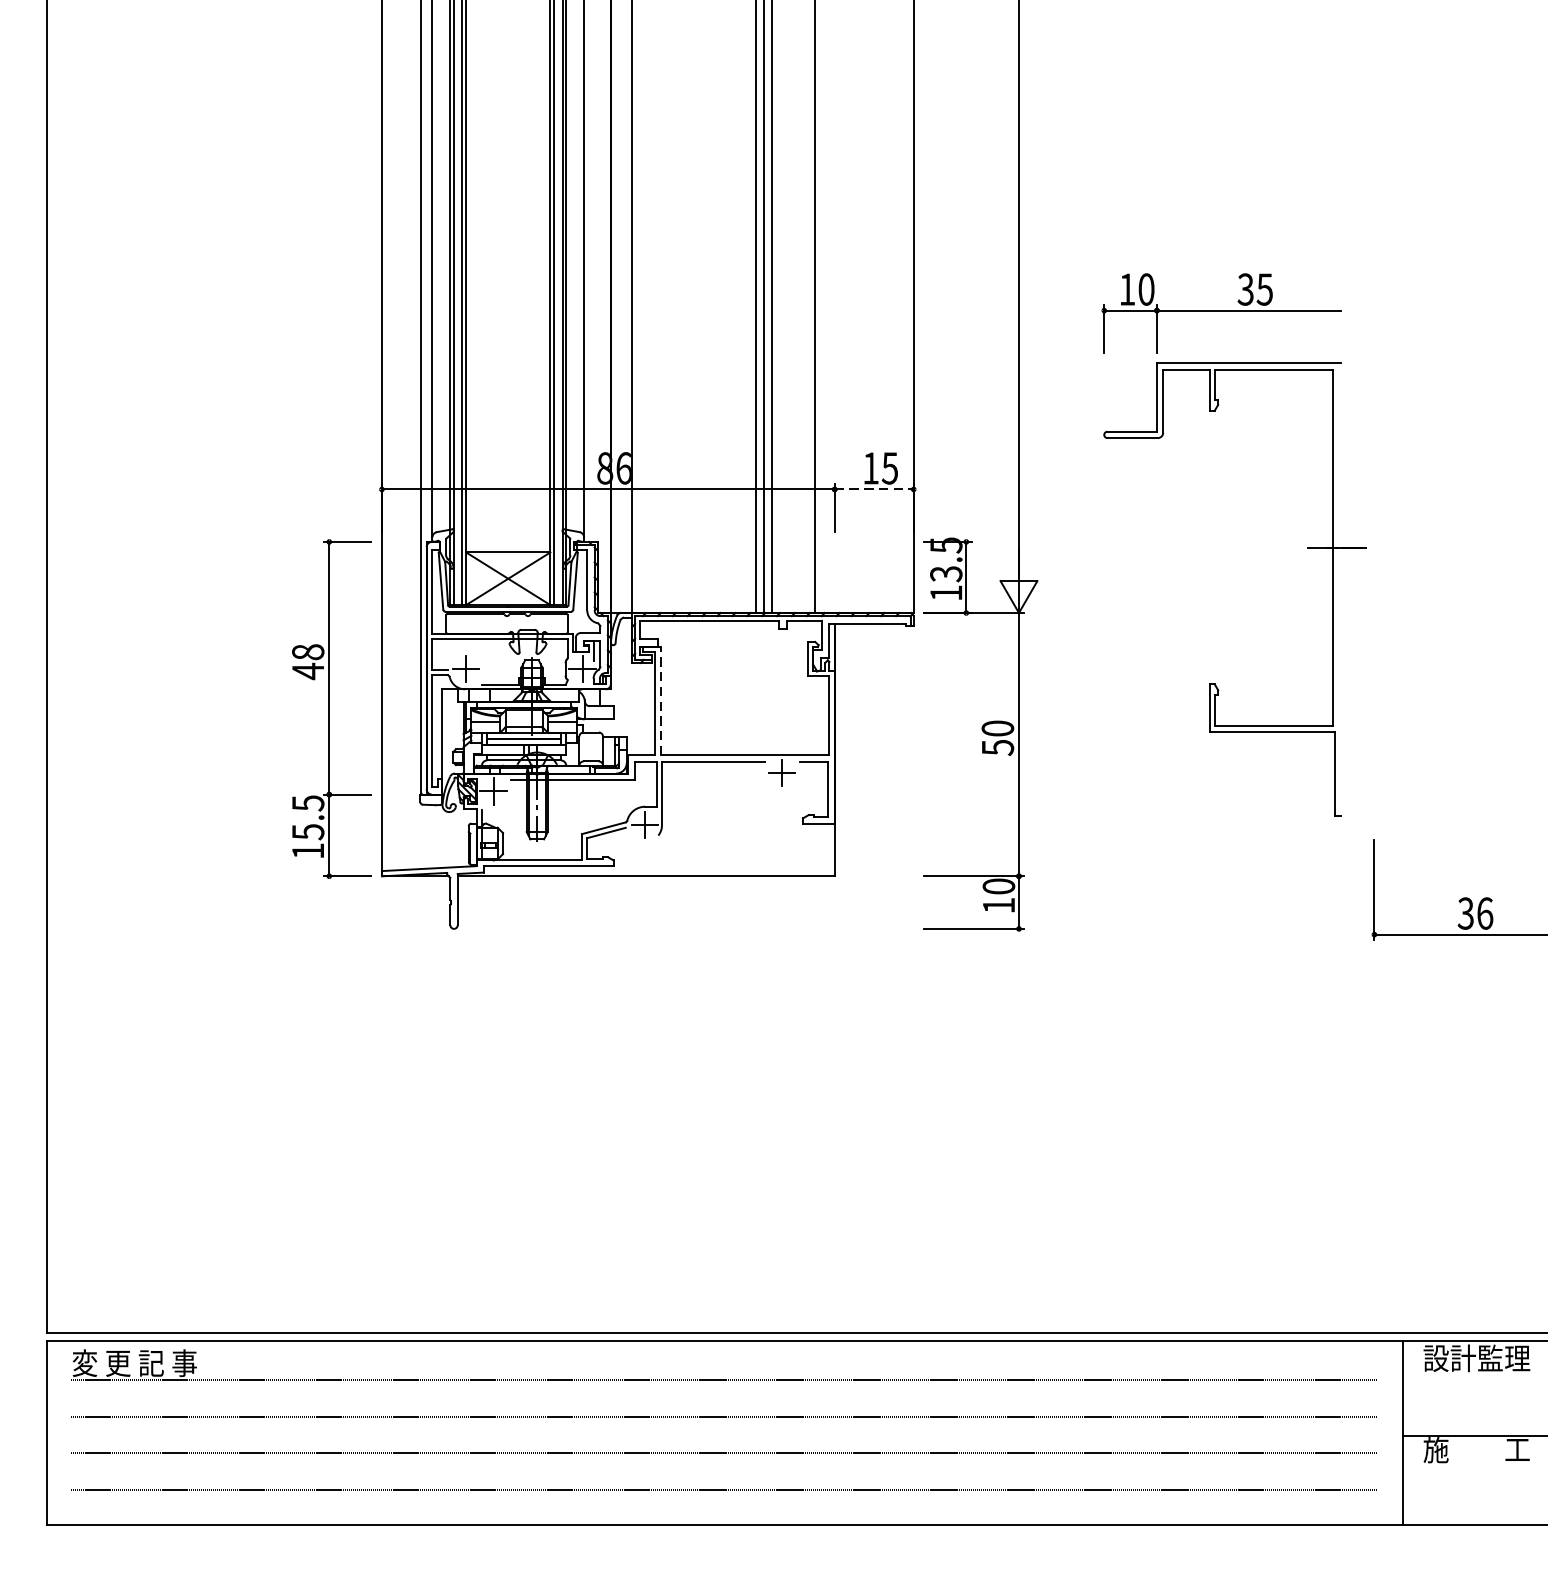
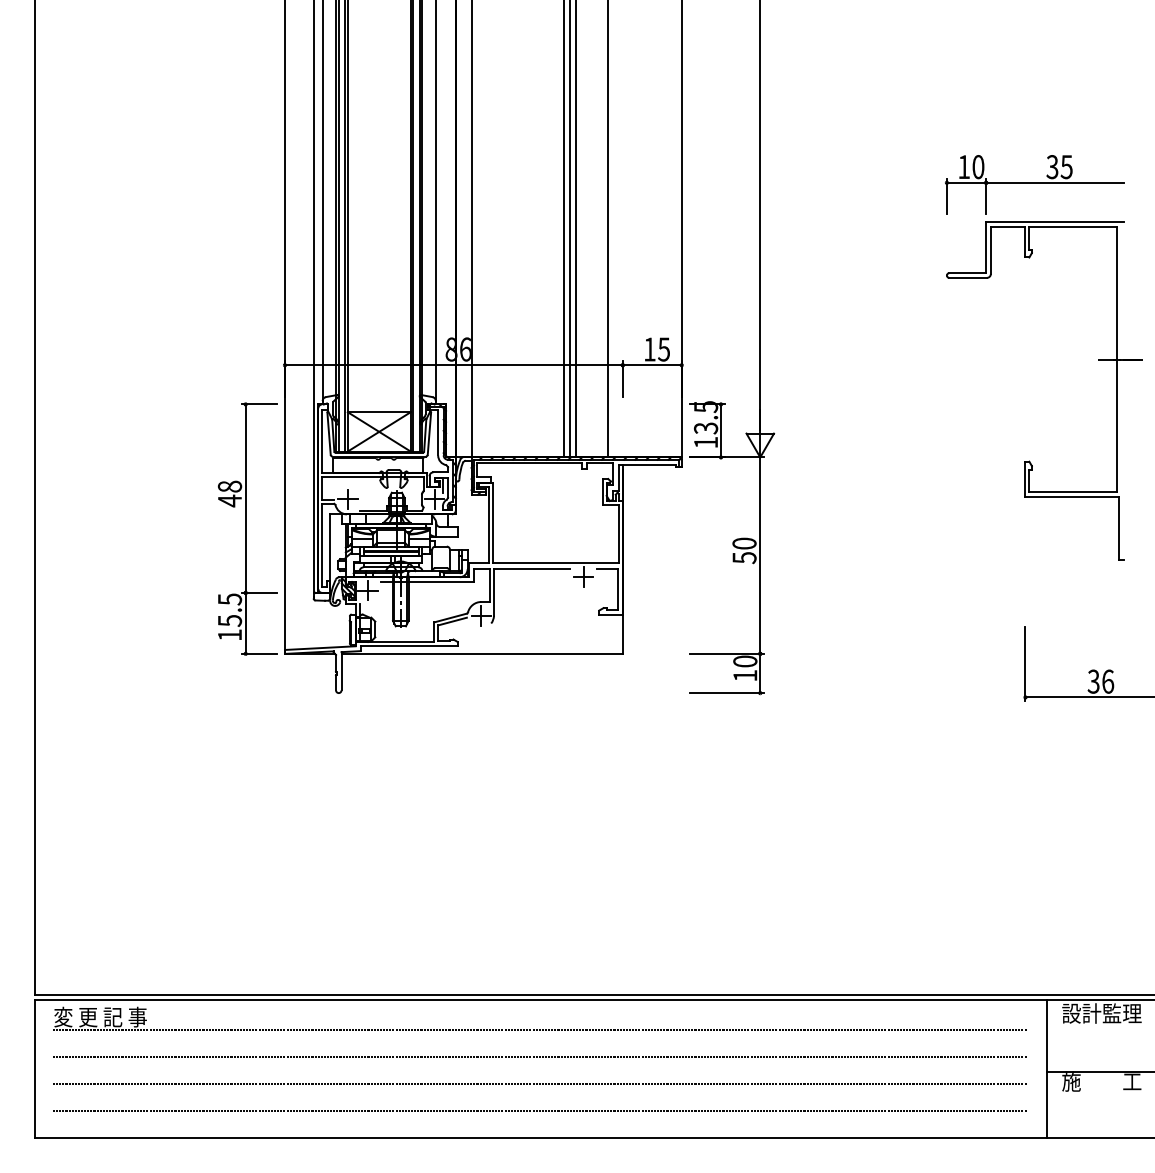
line: (874, 489) -> (652, 365), dashed -> solid
part: (1307, 547) -> (1098, 359), moved
line: (661, 700) -> (493, 522), dashed -> solid

